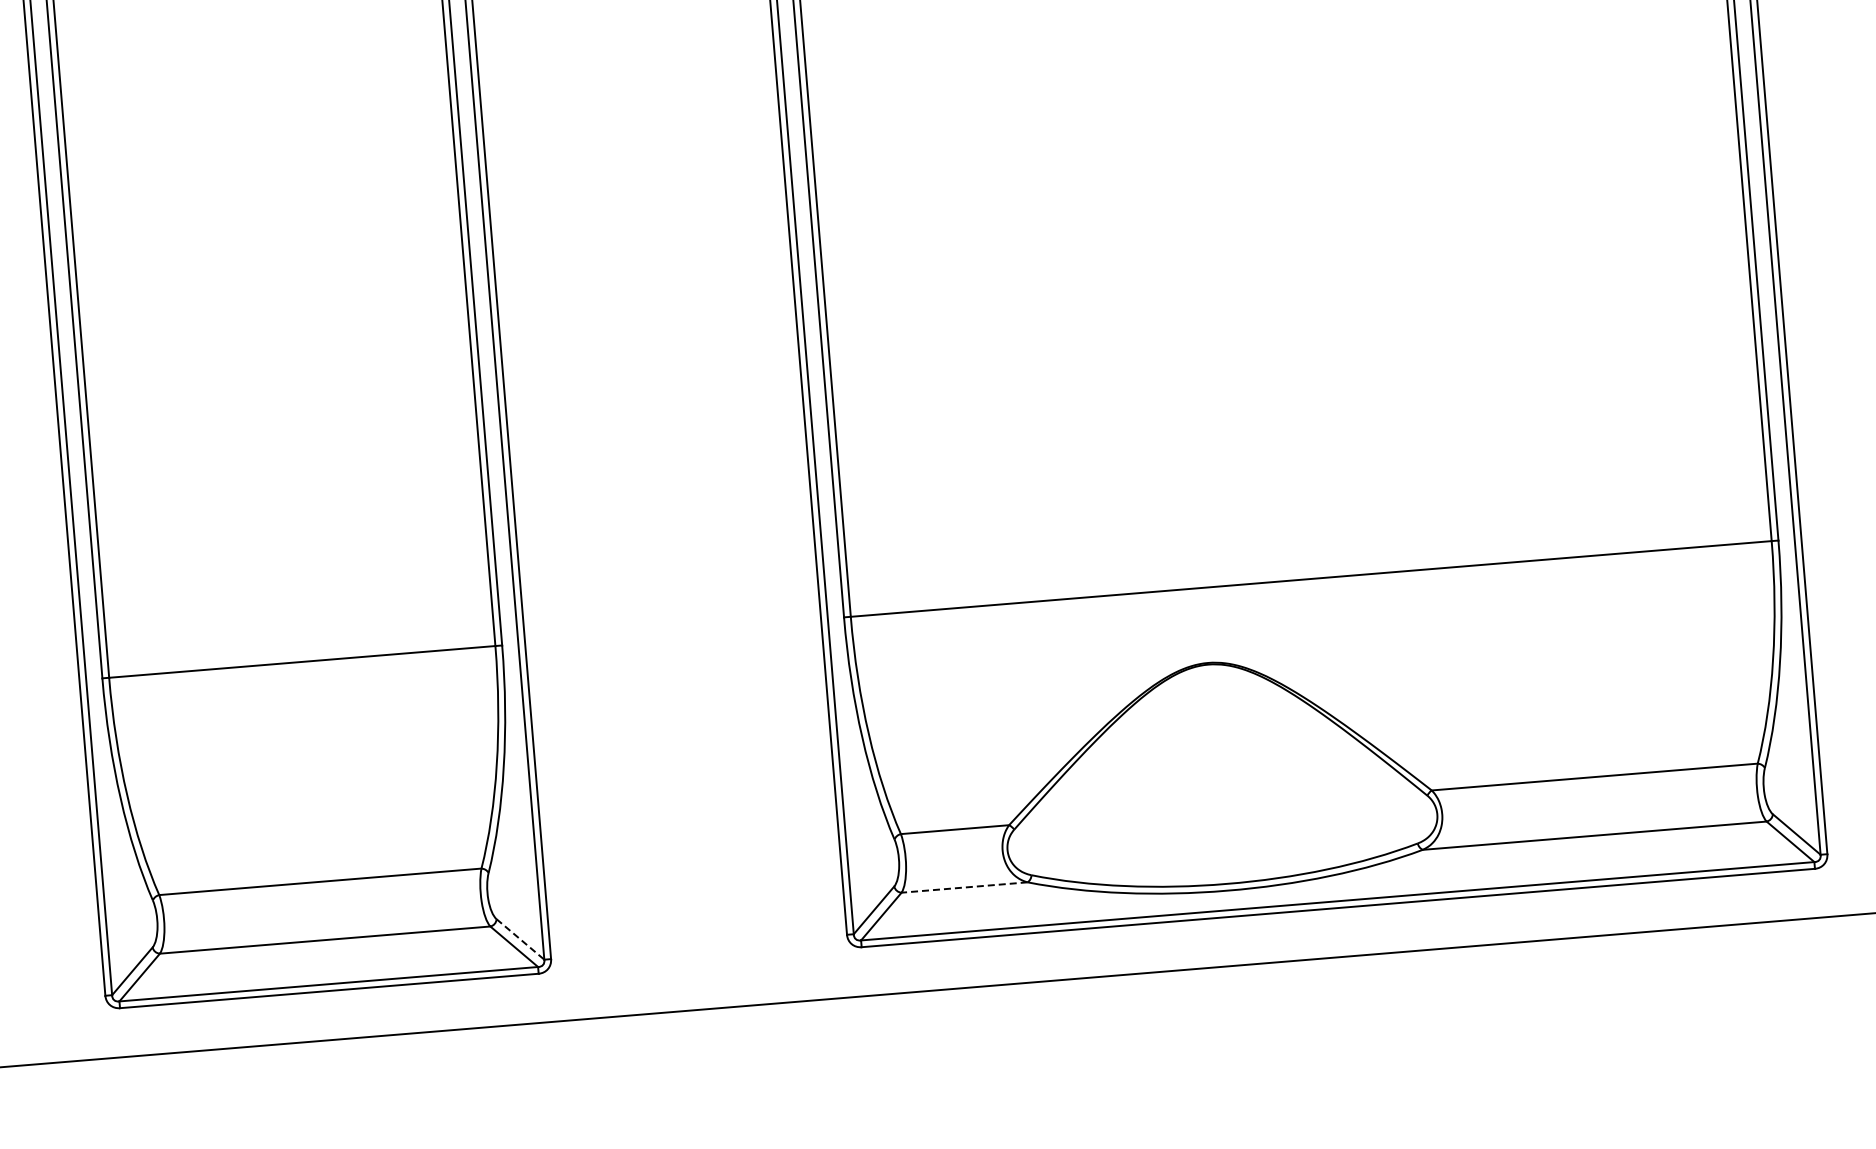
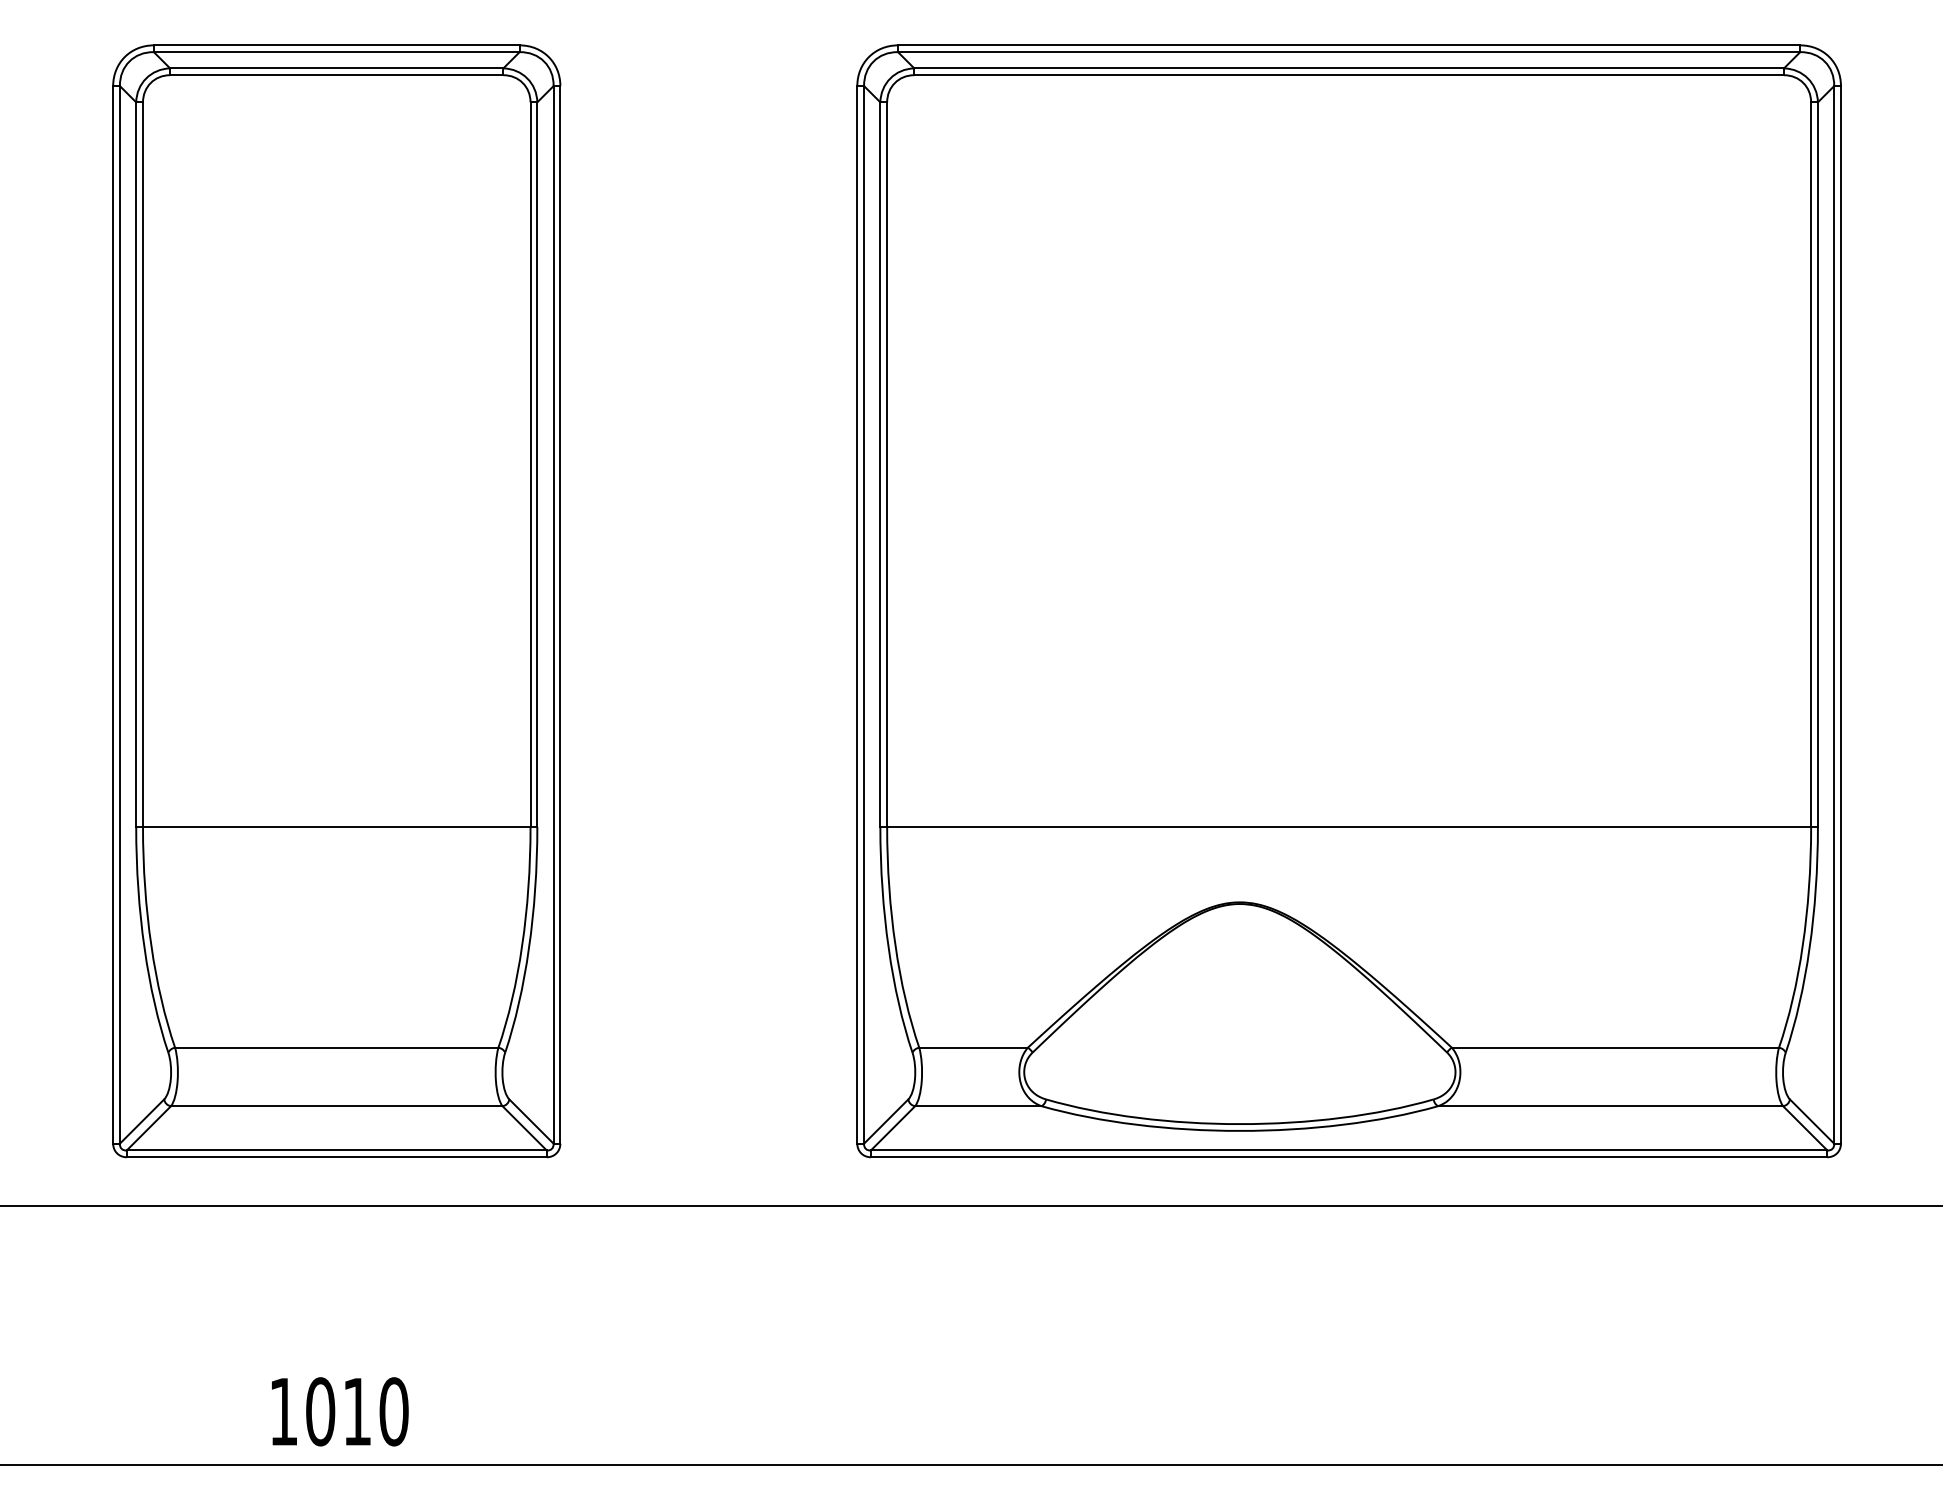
line: (963, 887) -> (977, 1106), dashed -> solid
line: (520, 939) -> (531, 1121), dashed -> solid

